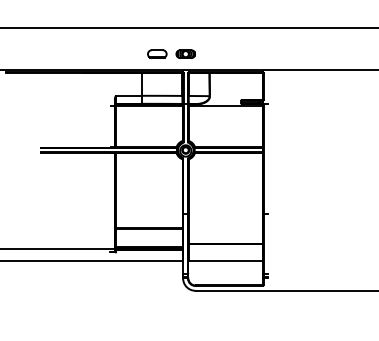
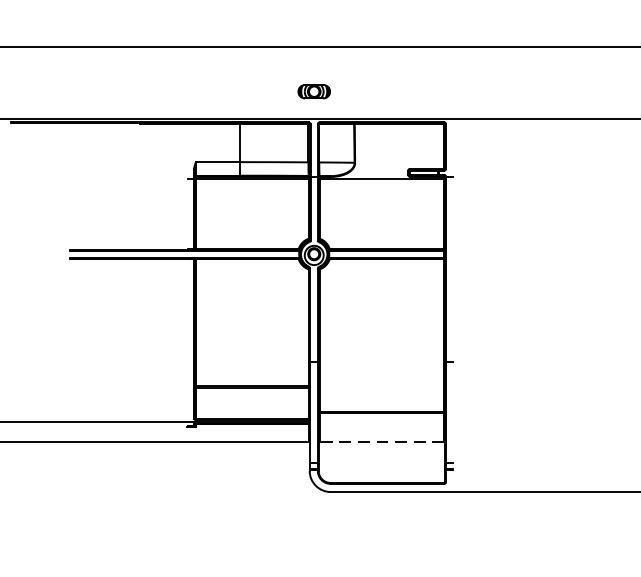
part: (157, 53) -> (266, 90), removed
line: (225, 261) -> (381, 442), solid -> dashed

